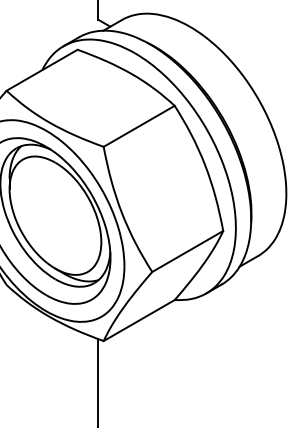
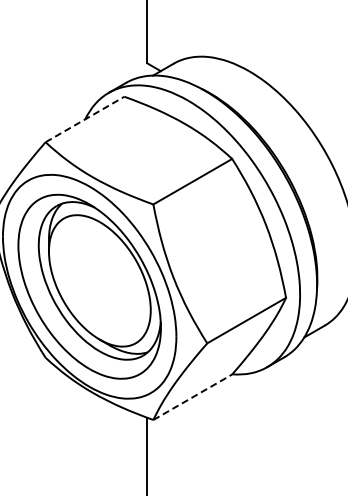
line: (42, 70) -> (85, 119), solid -> dashed
line: (139, 320) -> (193, 397), solid -> dashed

